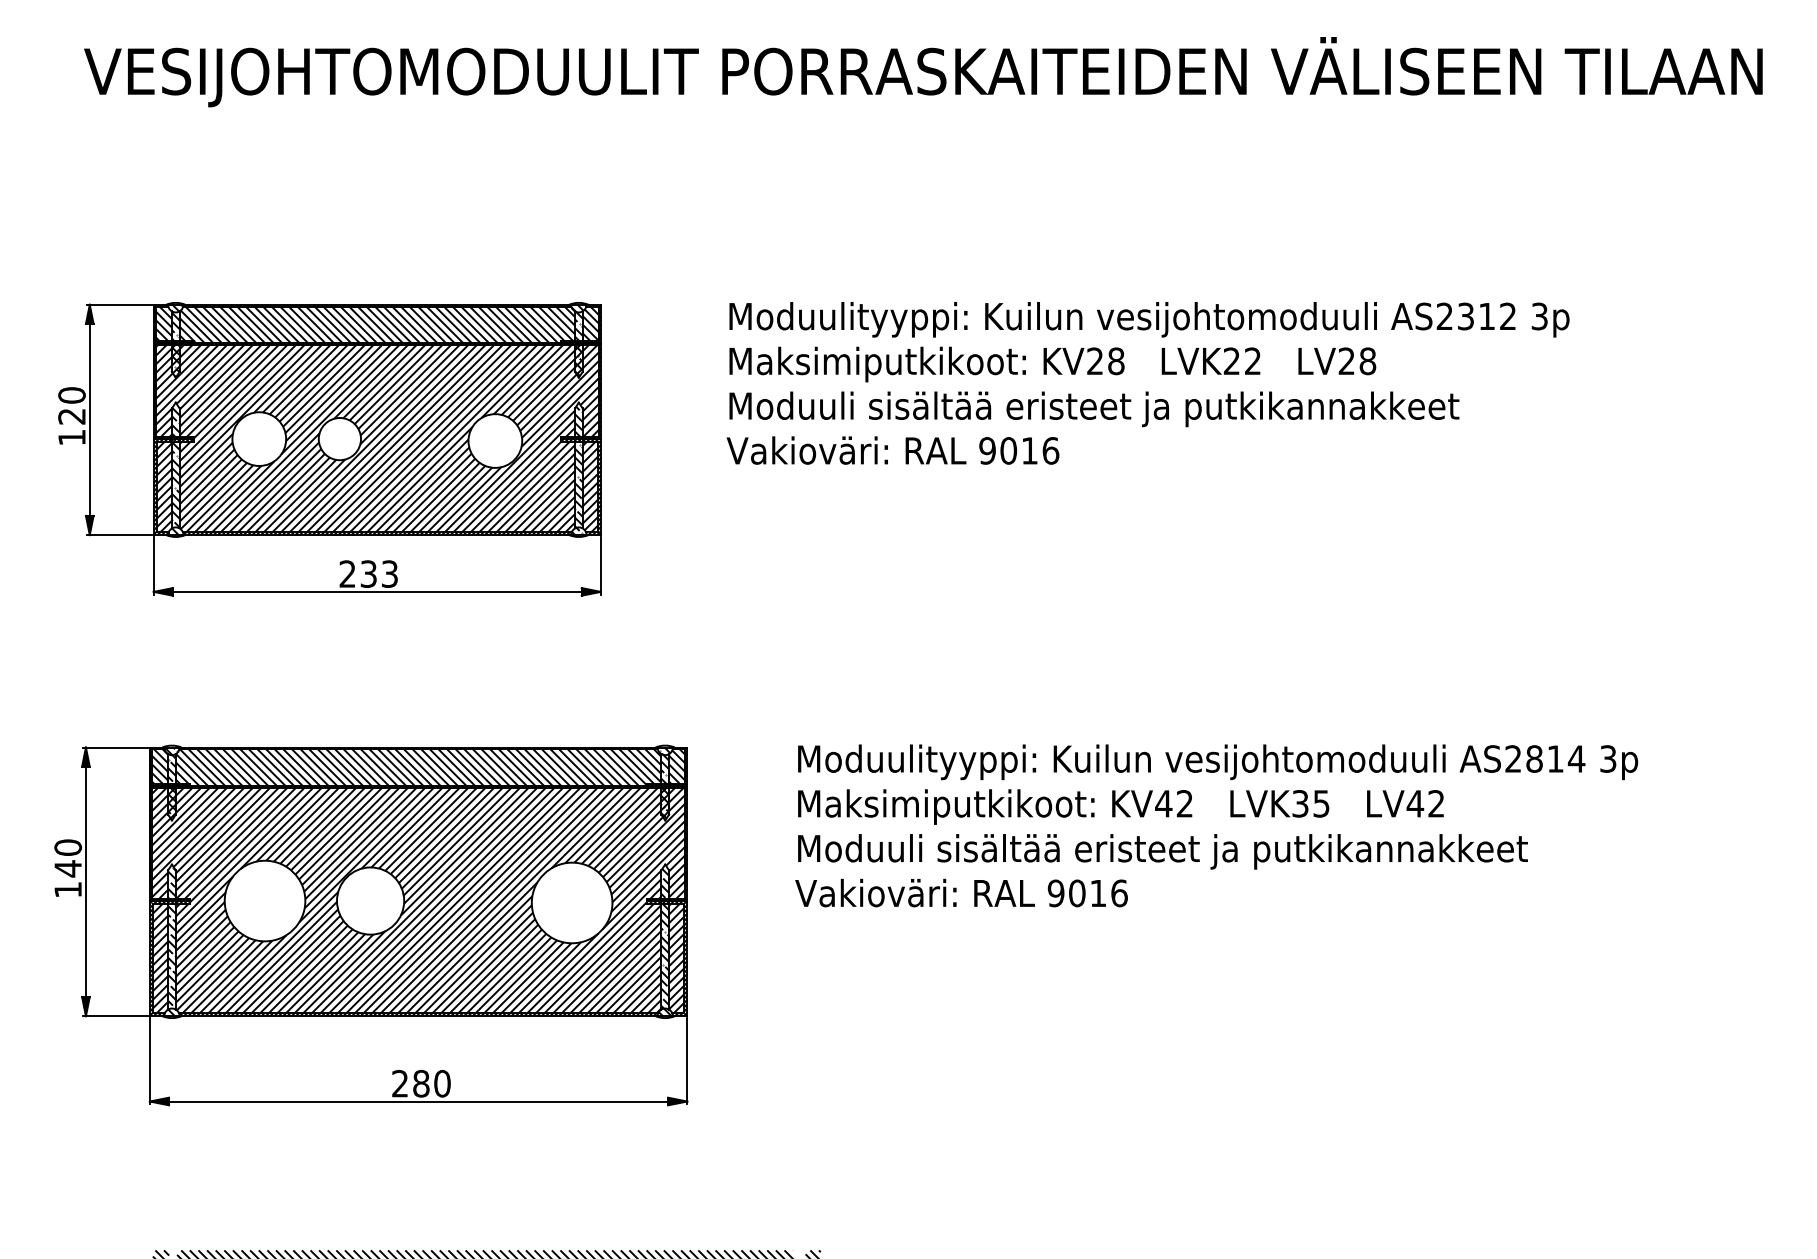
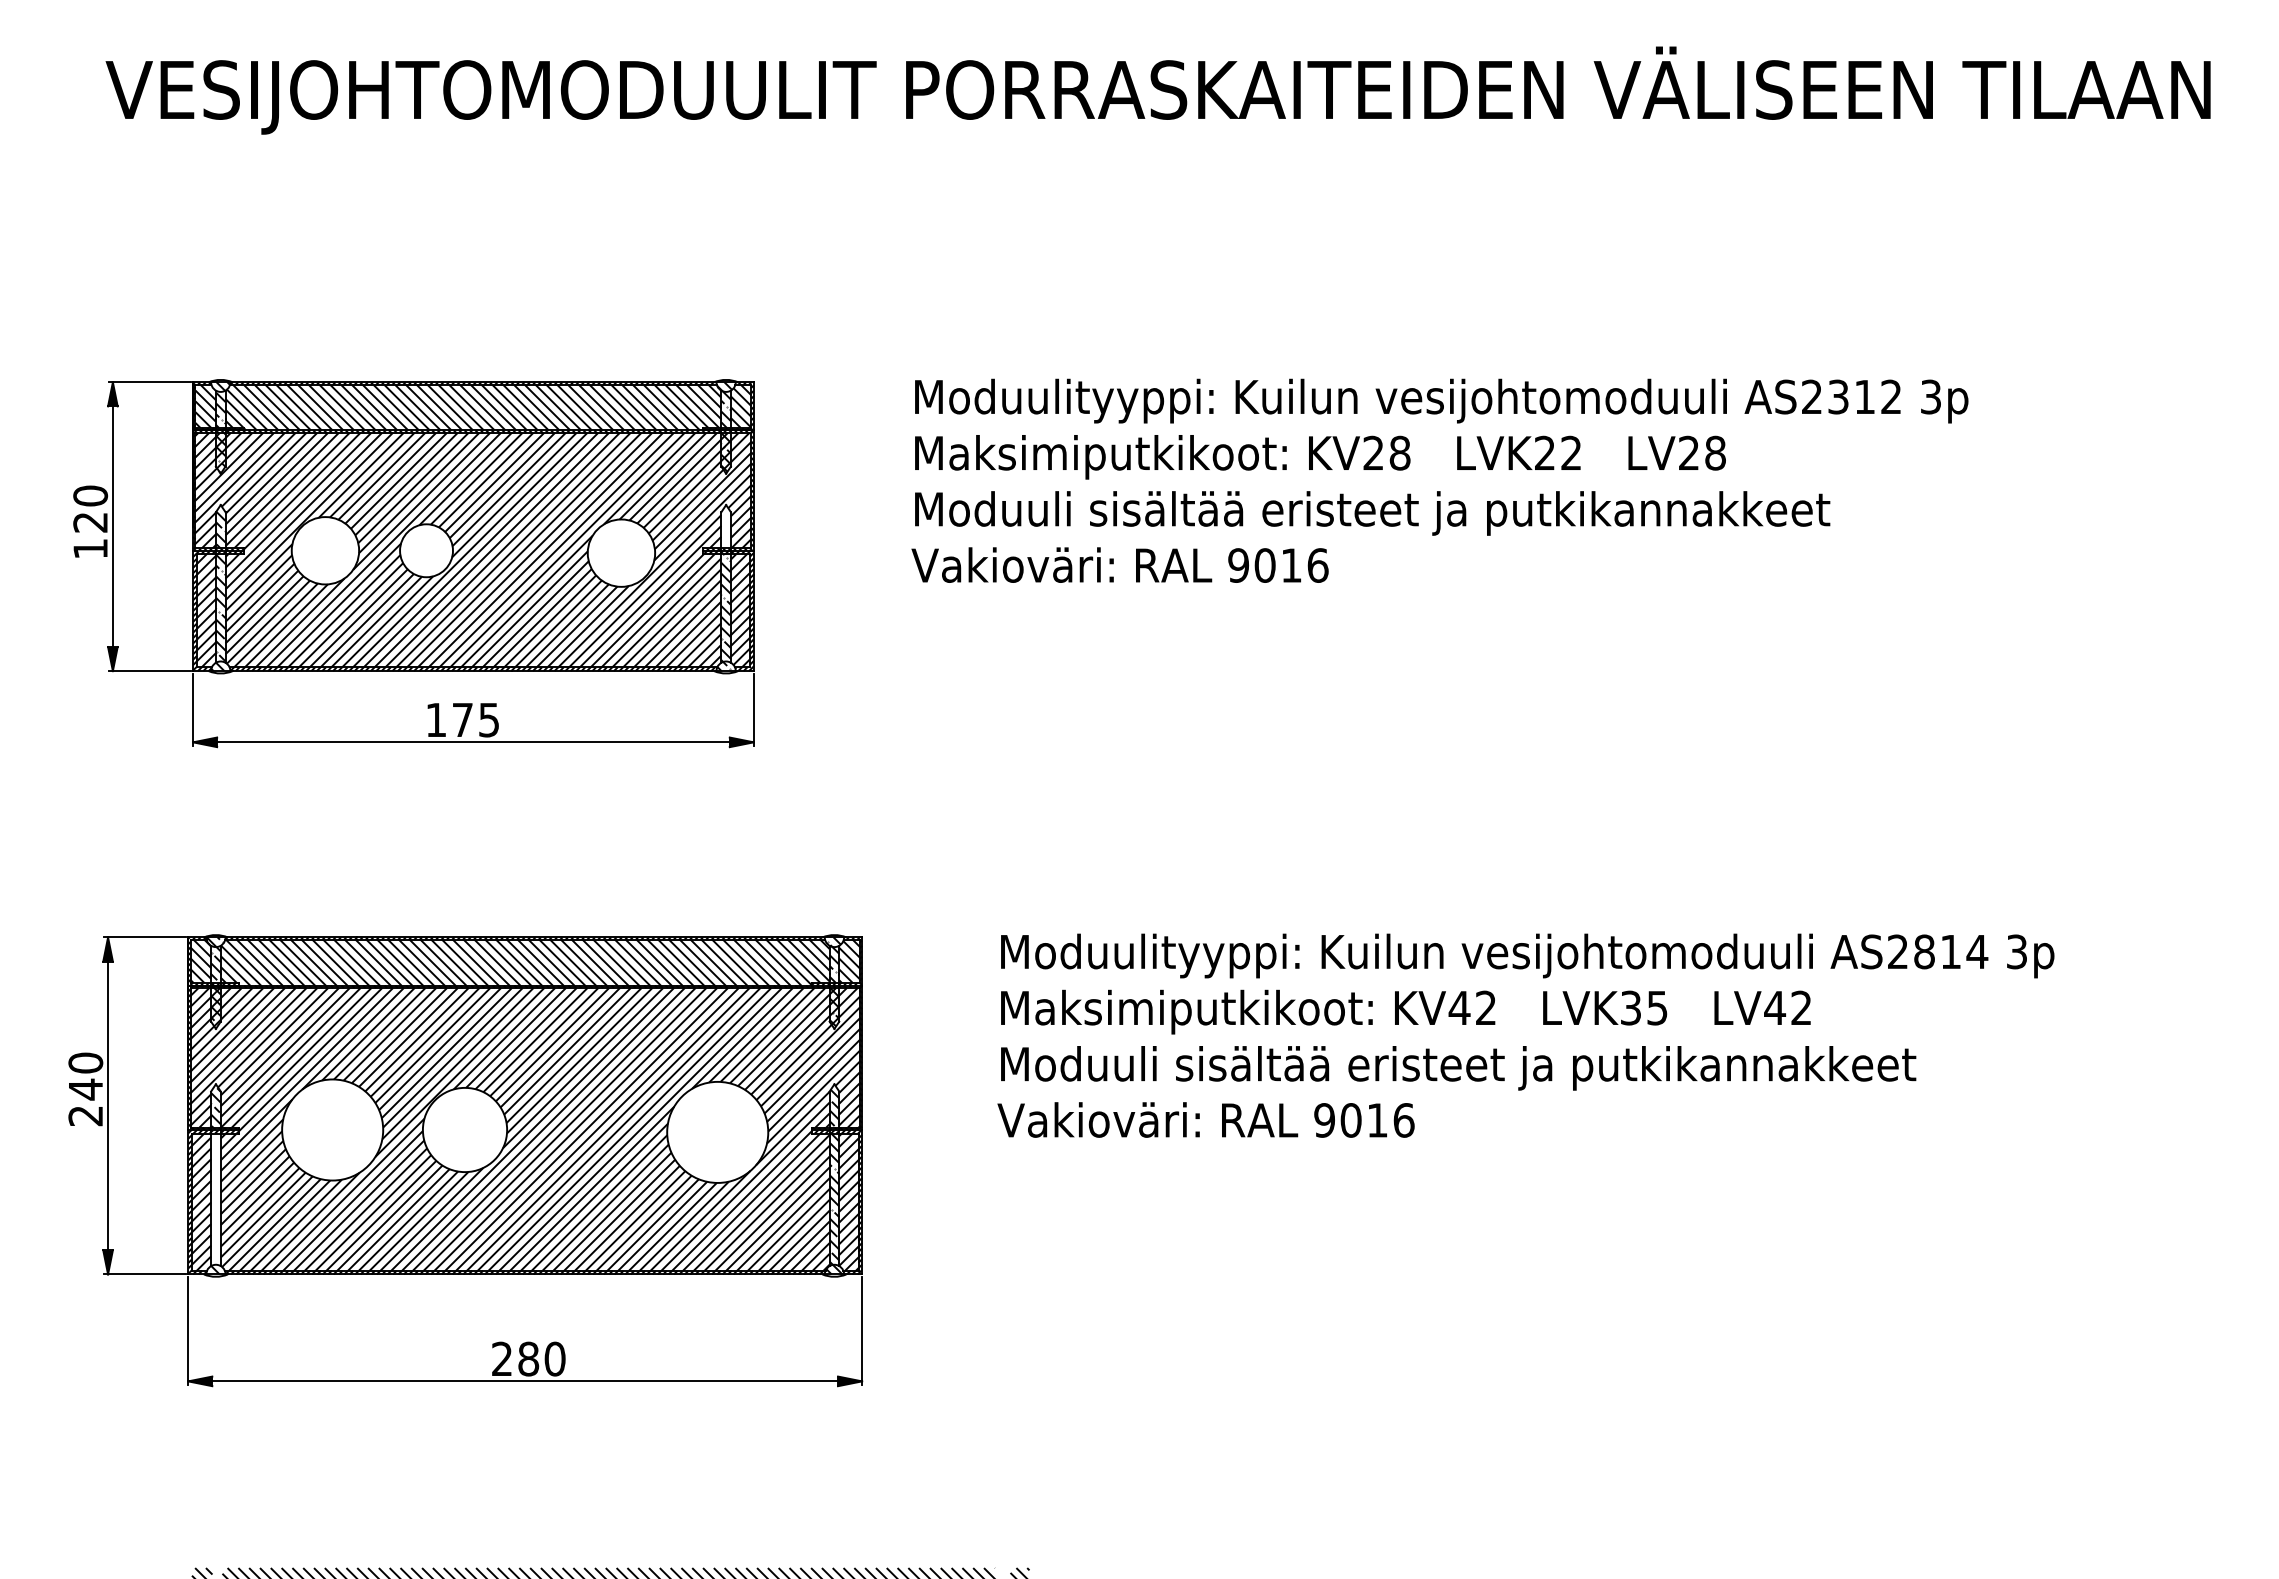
hatch: (578, 422) -> (725, 529), removed
text: (368, 573) -> (462, 719), 233 -> 175
text: (67, 890) -> (85, 1116), 140 -> 240
hatch: (171, 956) -> (215, 1199), removed

